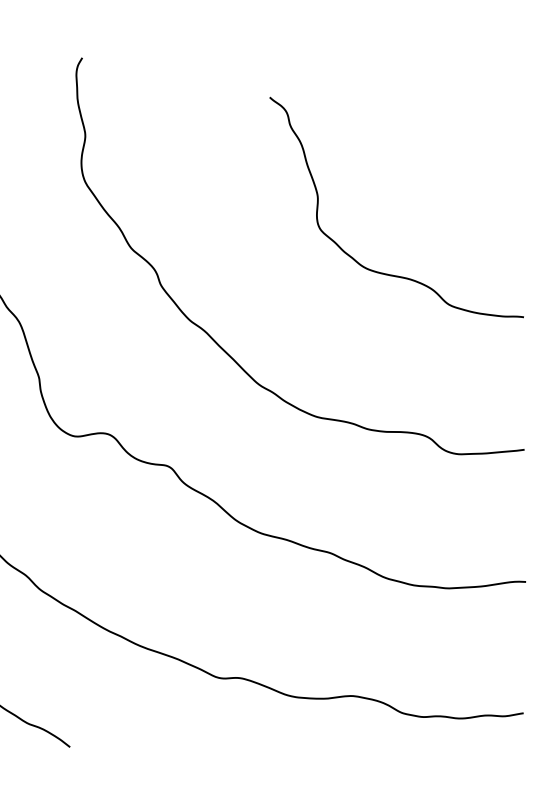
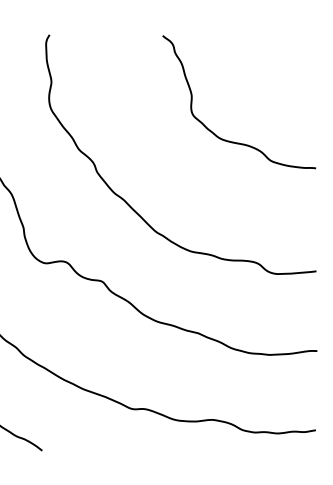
curve: (357, 259) -> (215, 133), moved

